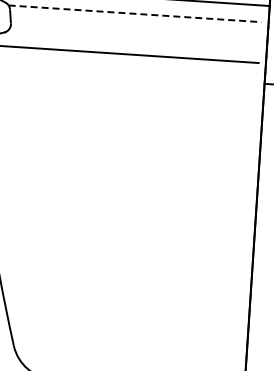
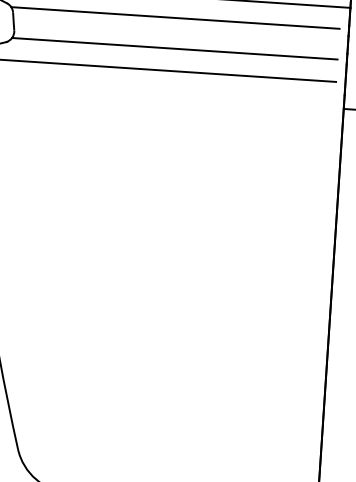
line: (135, 13) -> (176, 17), dashed -> solid
line: (134, 37) -> (174, 48), added

